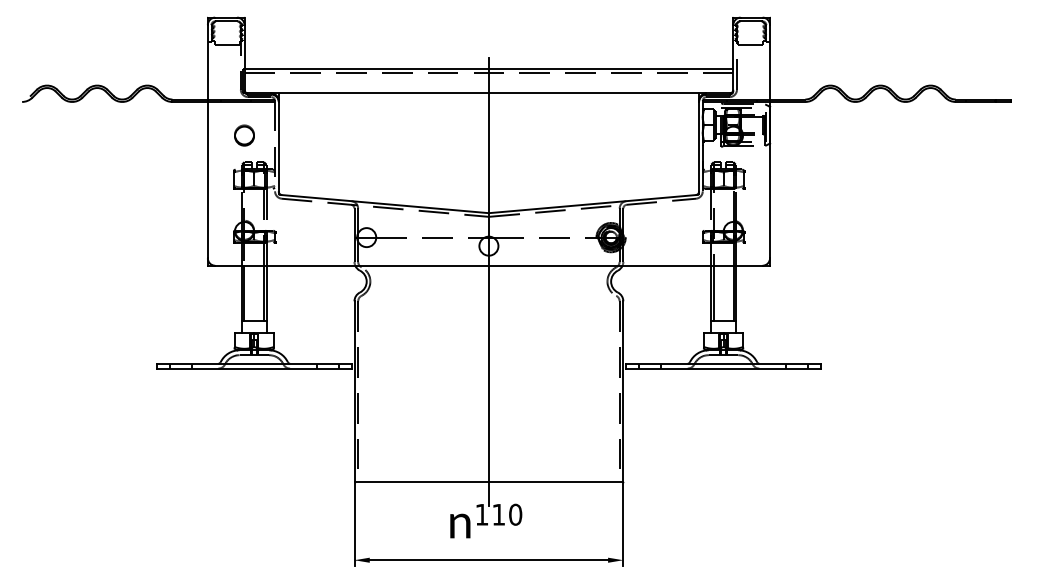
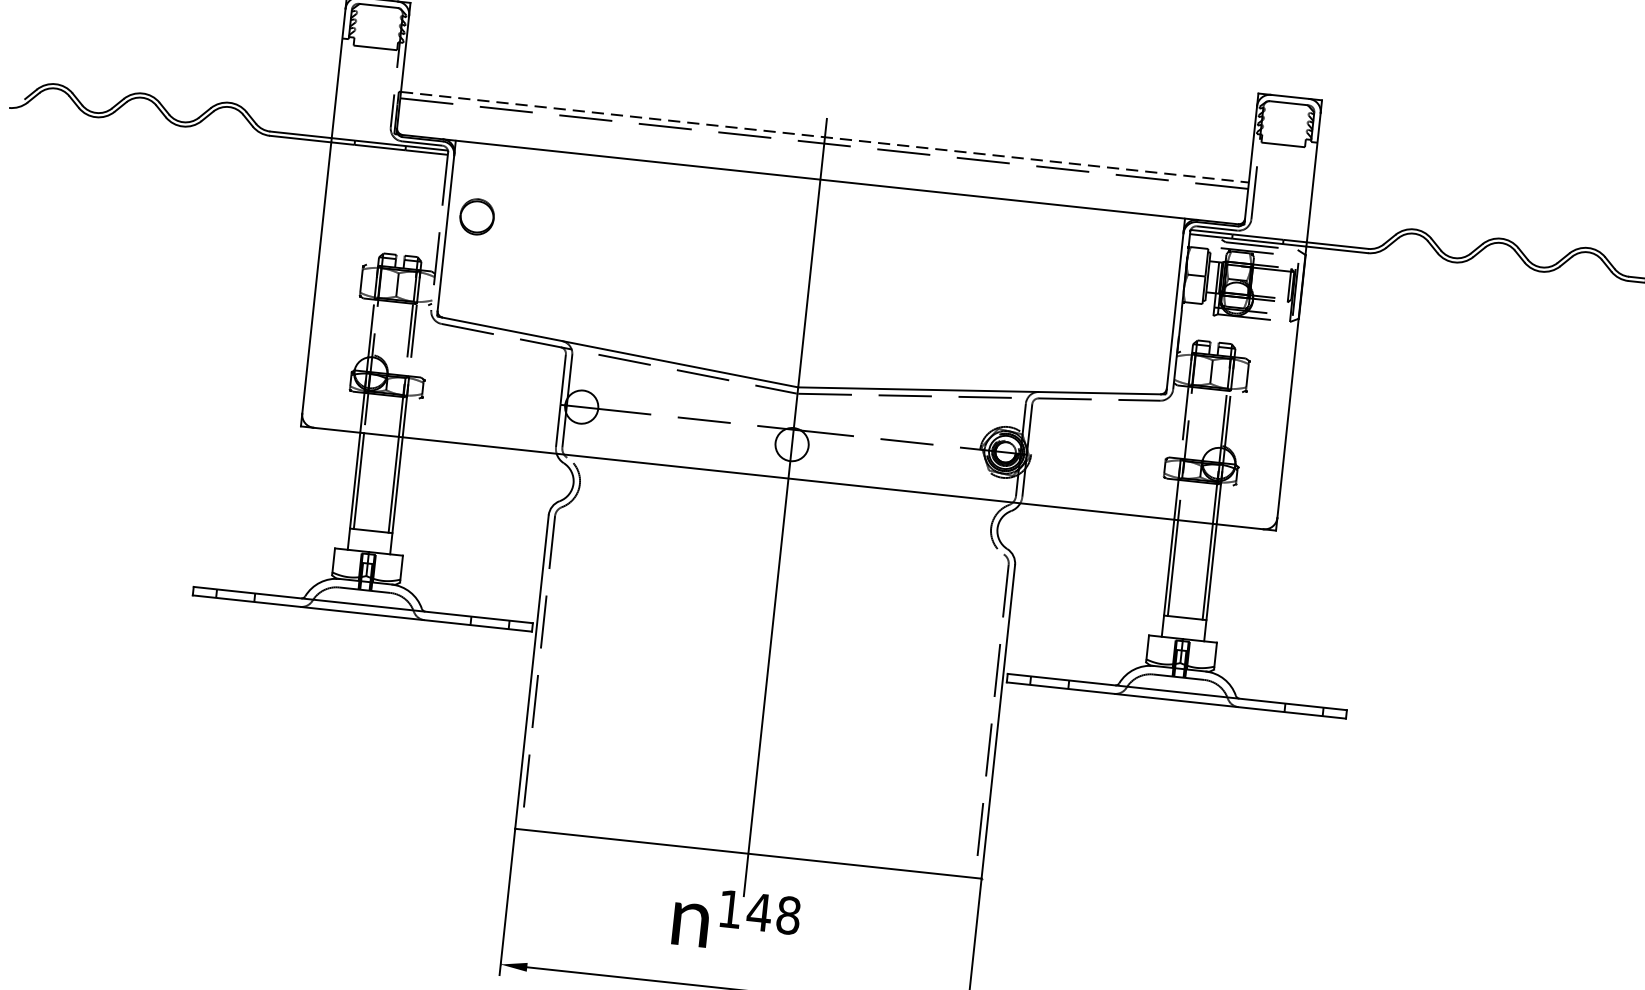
line: (489, 68) -> (826, 136), solid -> dashed
part: (244, 135) -> (477, 216), moved
text: (506, 514) -> (772, 913), 110 -> 148

